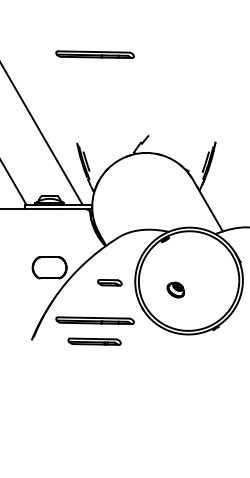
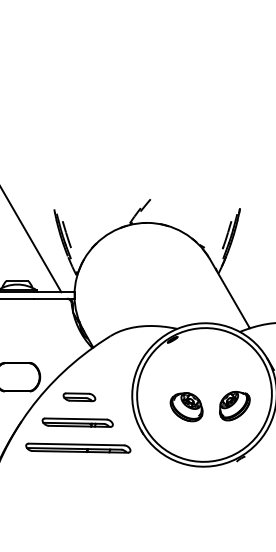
part: (94, 54) -> (77, 90), removed
part: (109, 282) -> (78, 396), moved
part: (211, 288) -> (234, 404), added
part: (175, 289) -> (186, 406), size x1.43
part: (94, 341) -> (77, 422), moved

